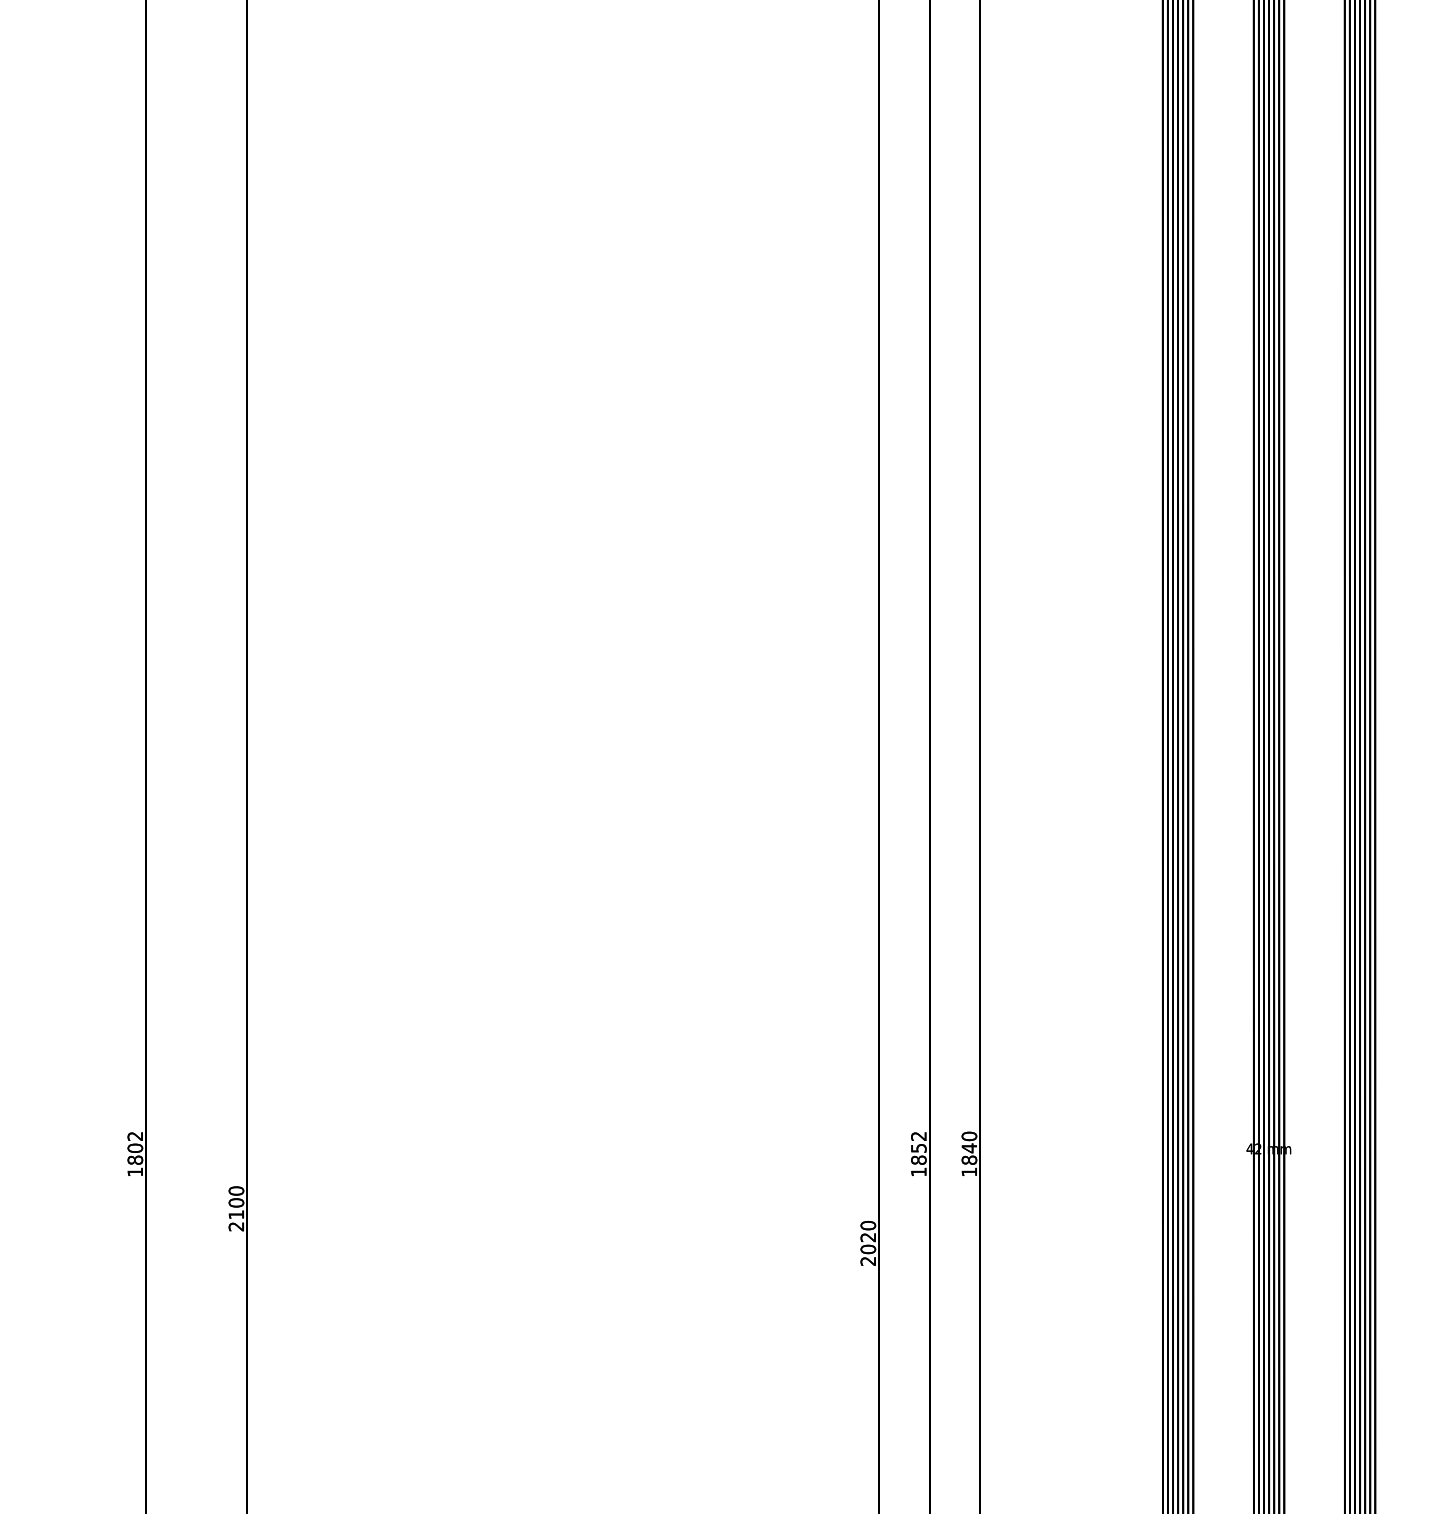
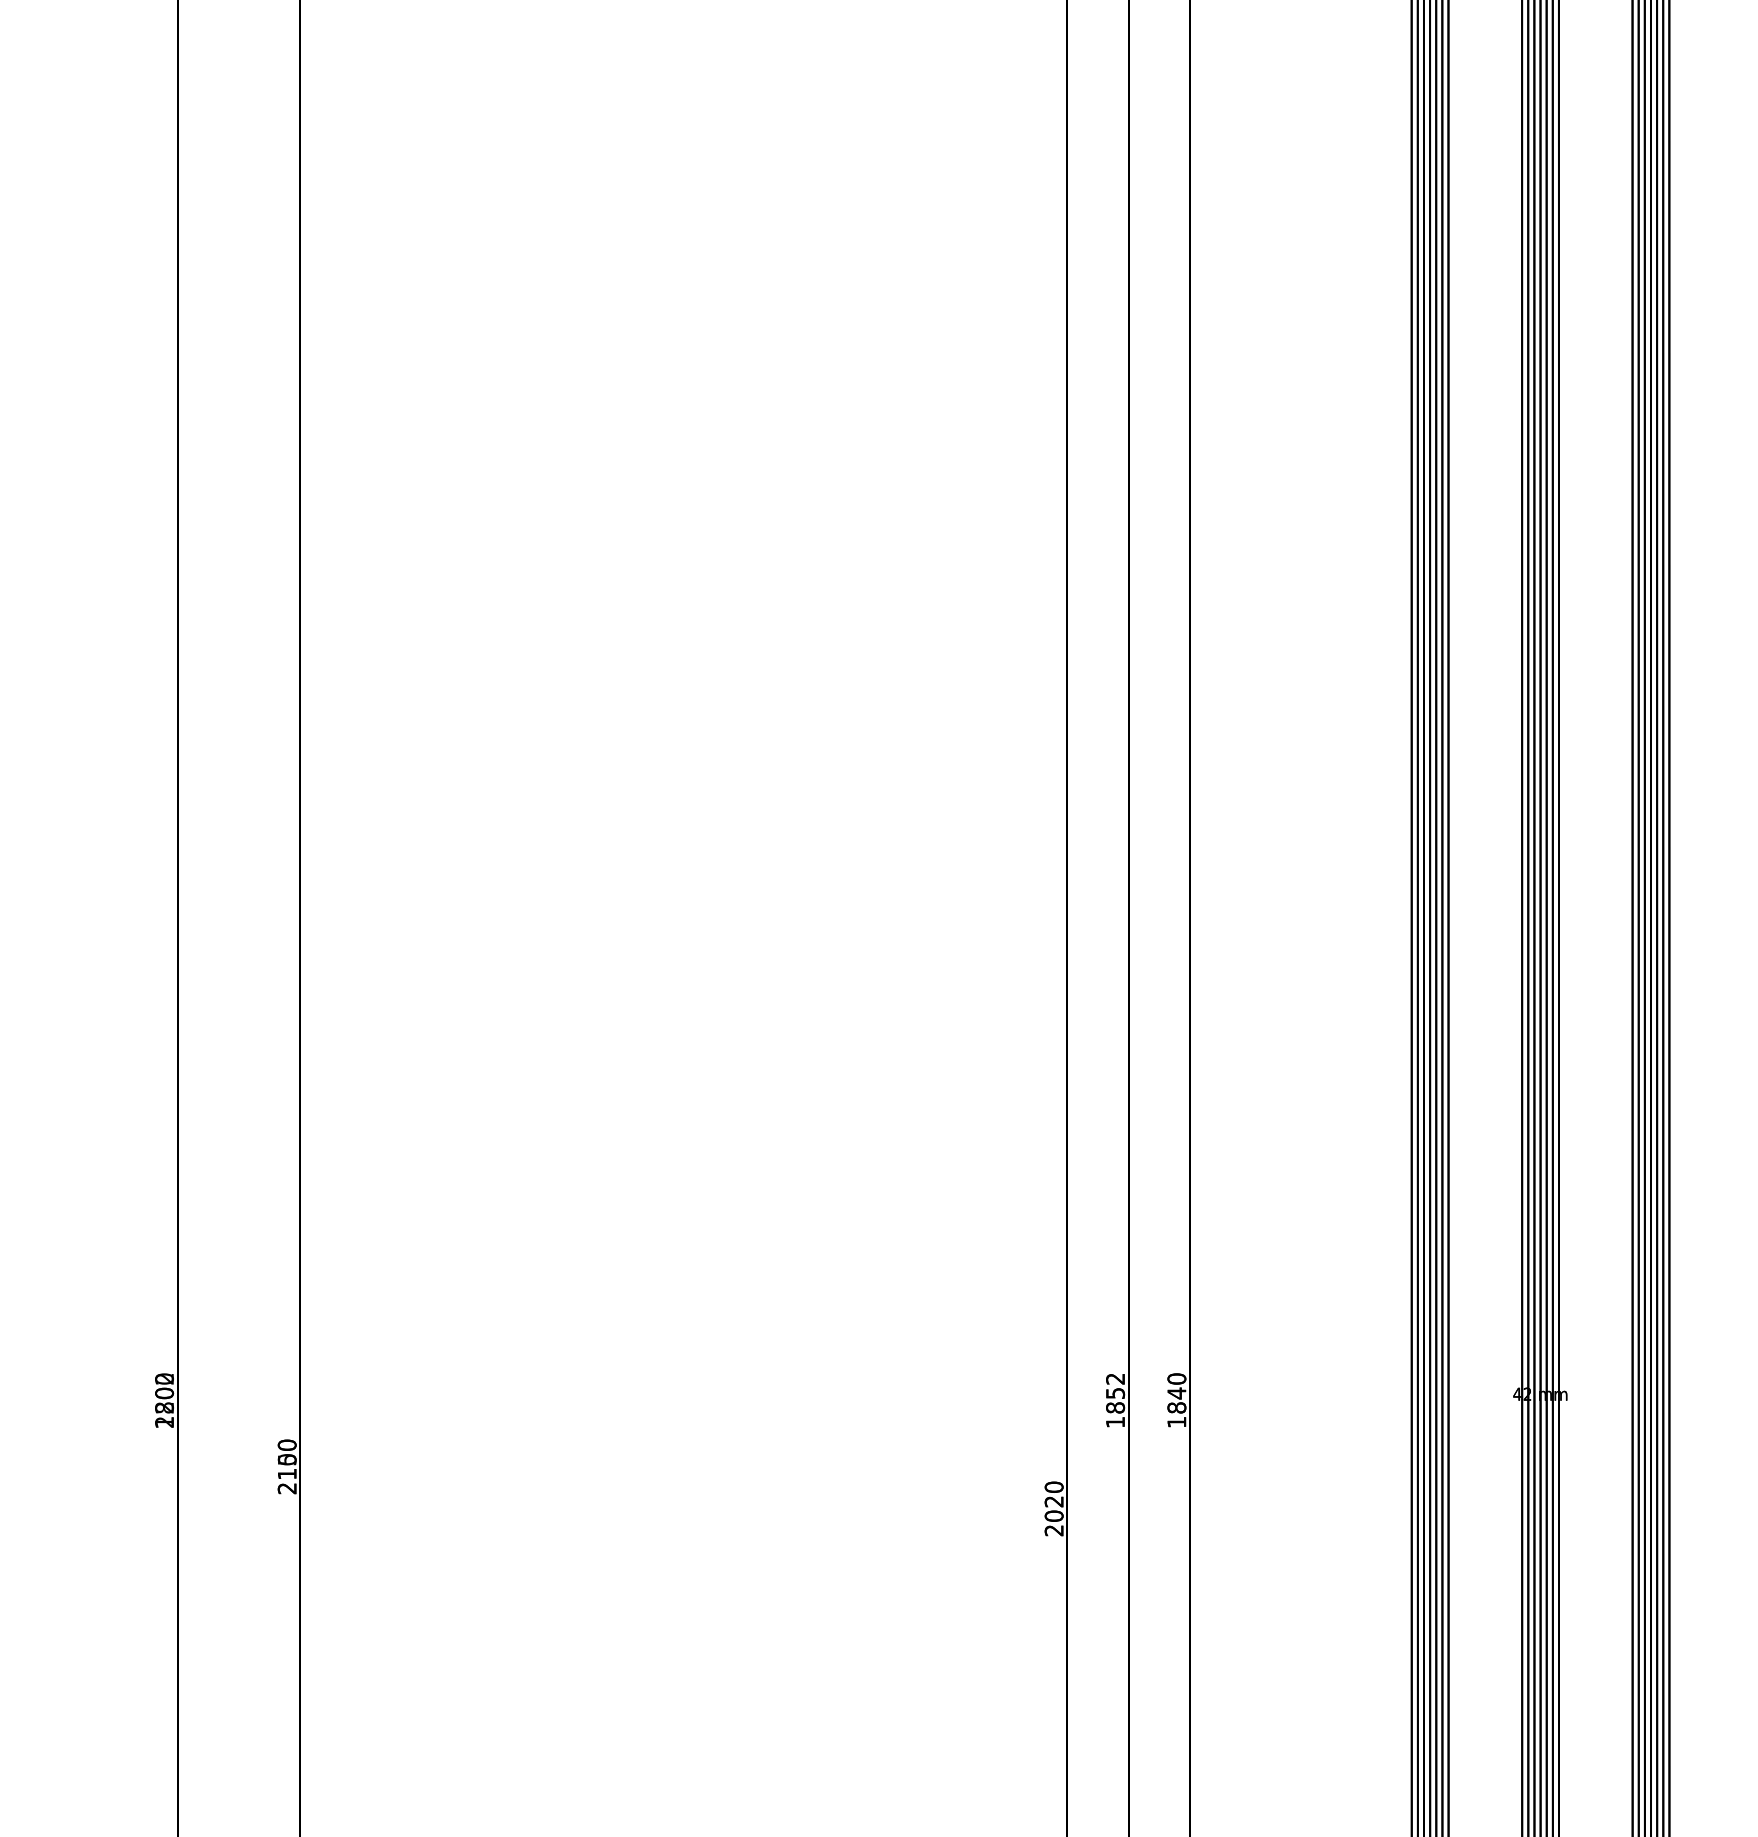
text: (135, 1154) -> (164, 1400), 1802 -> 2200
text: (235, 1202) -> (286, 1459), 2100 -> 2150

